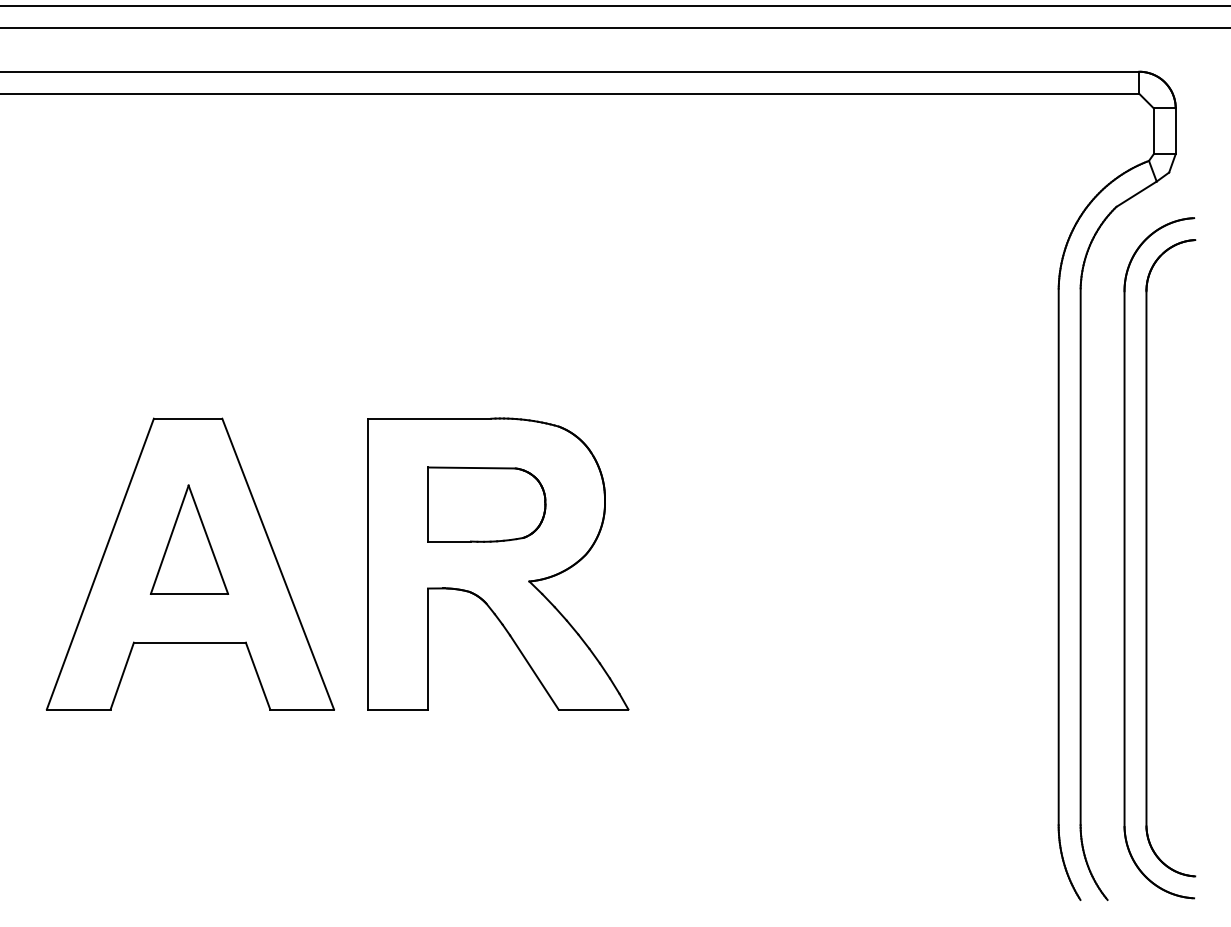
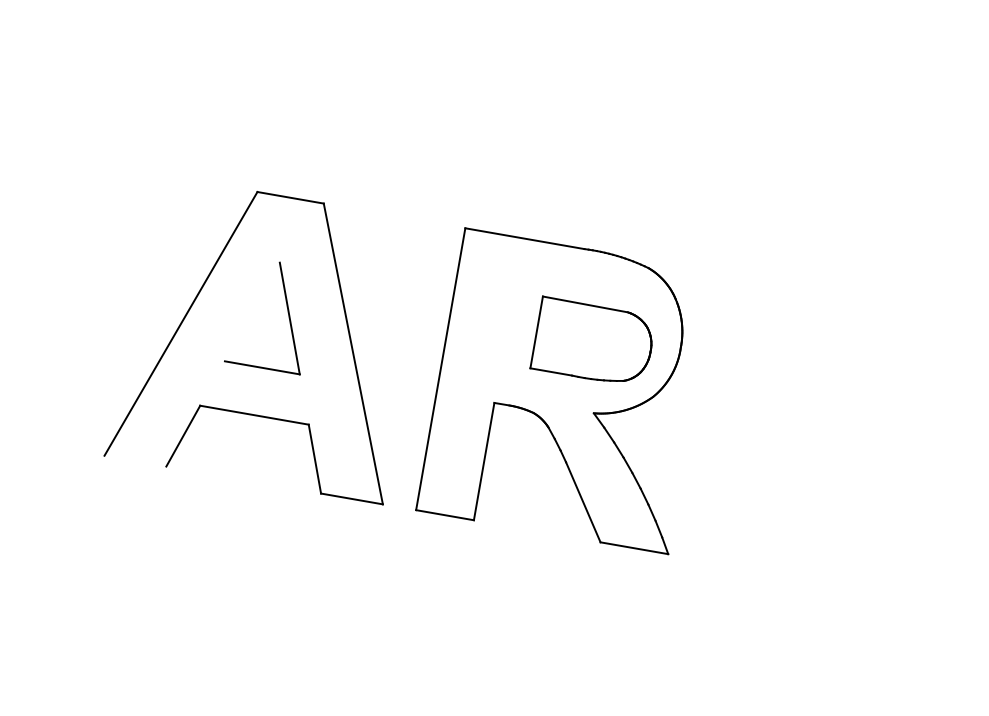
part: (486, 504) -> (593, 342), moved
line: (169, 539) -> (252, 311), removed
line: (78, 709) -> (135, 461), removed

